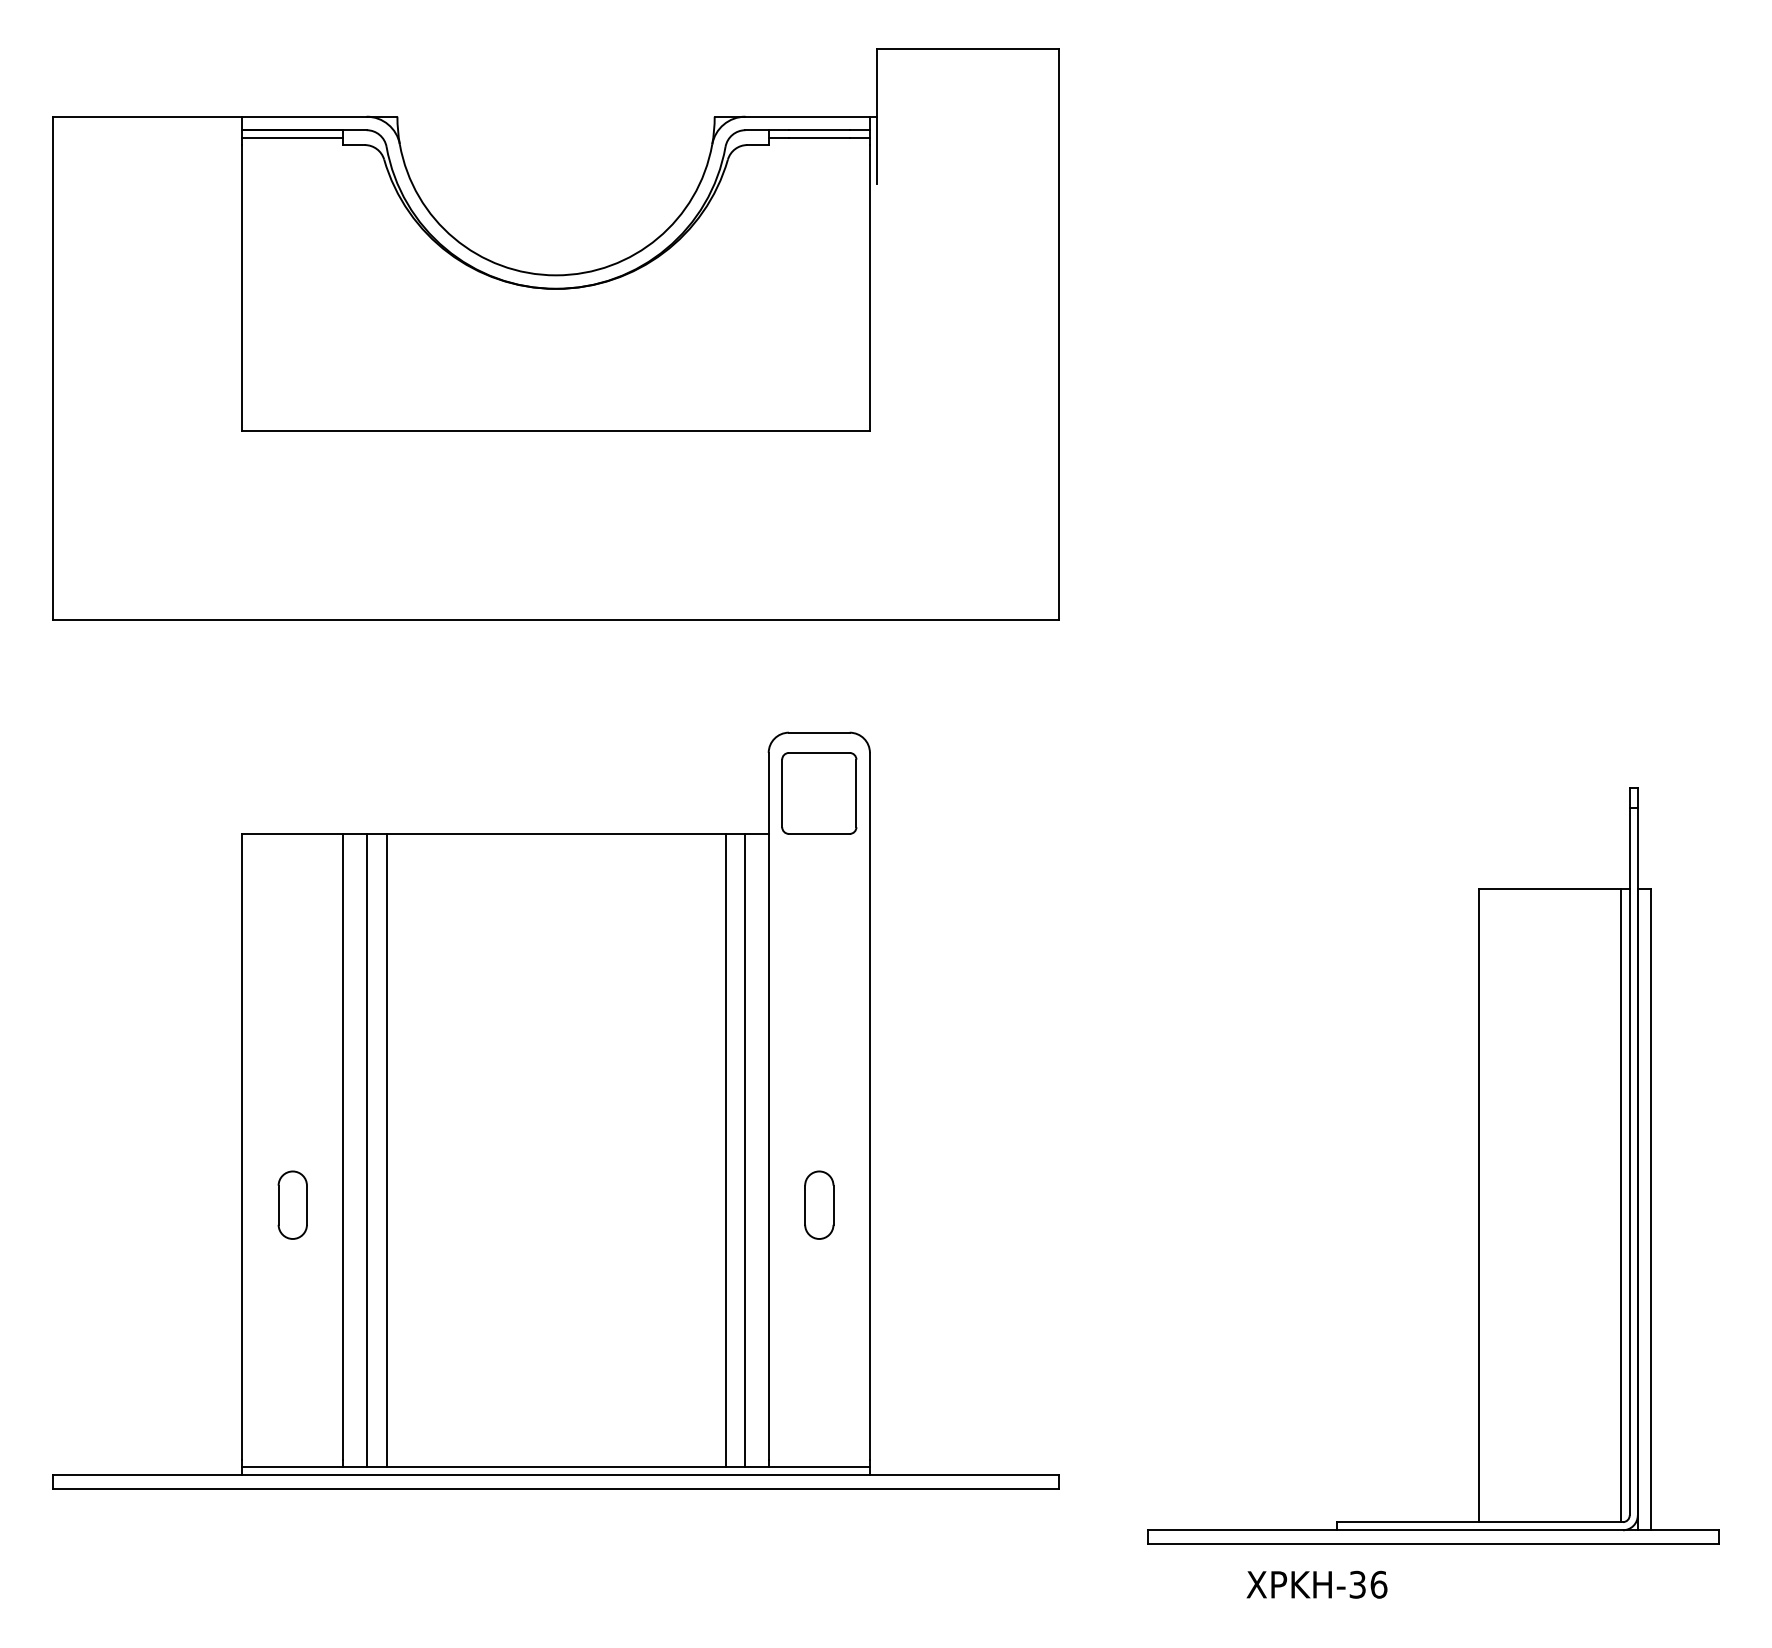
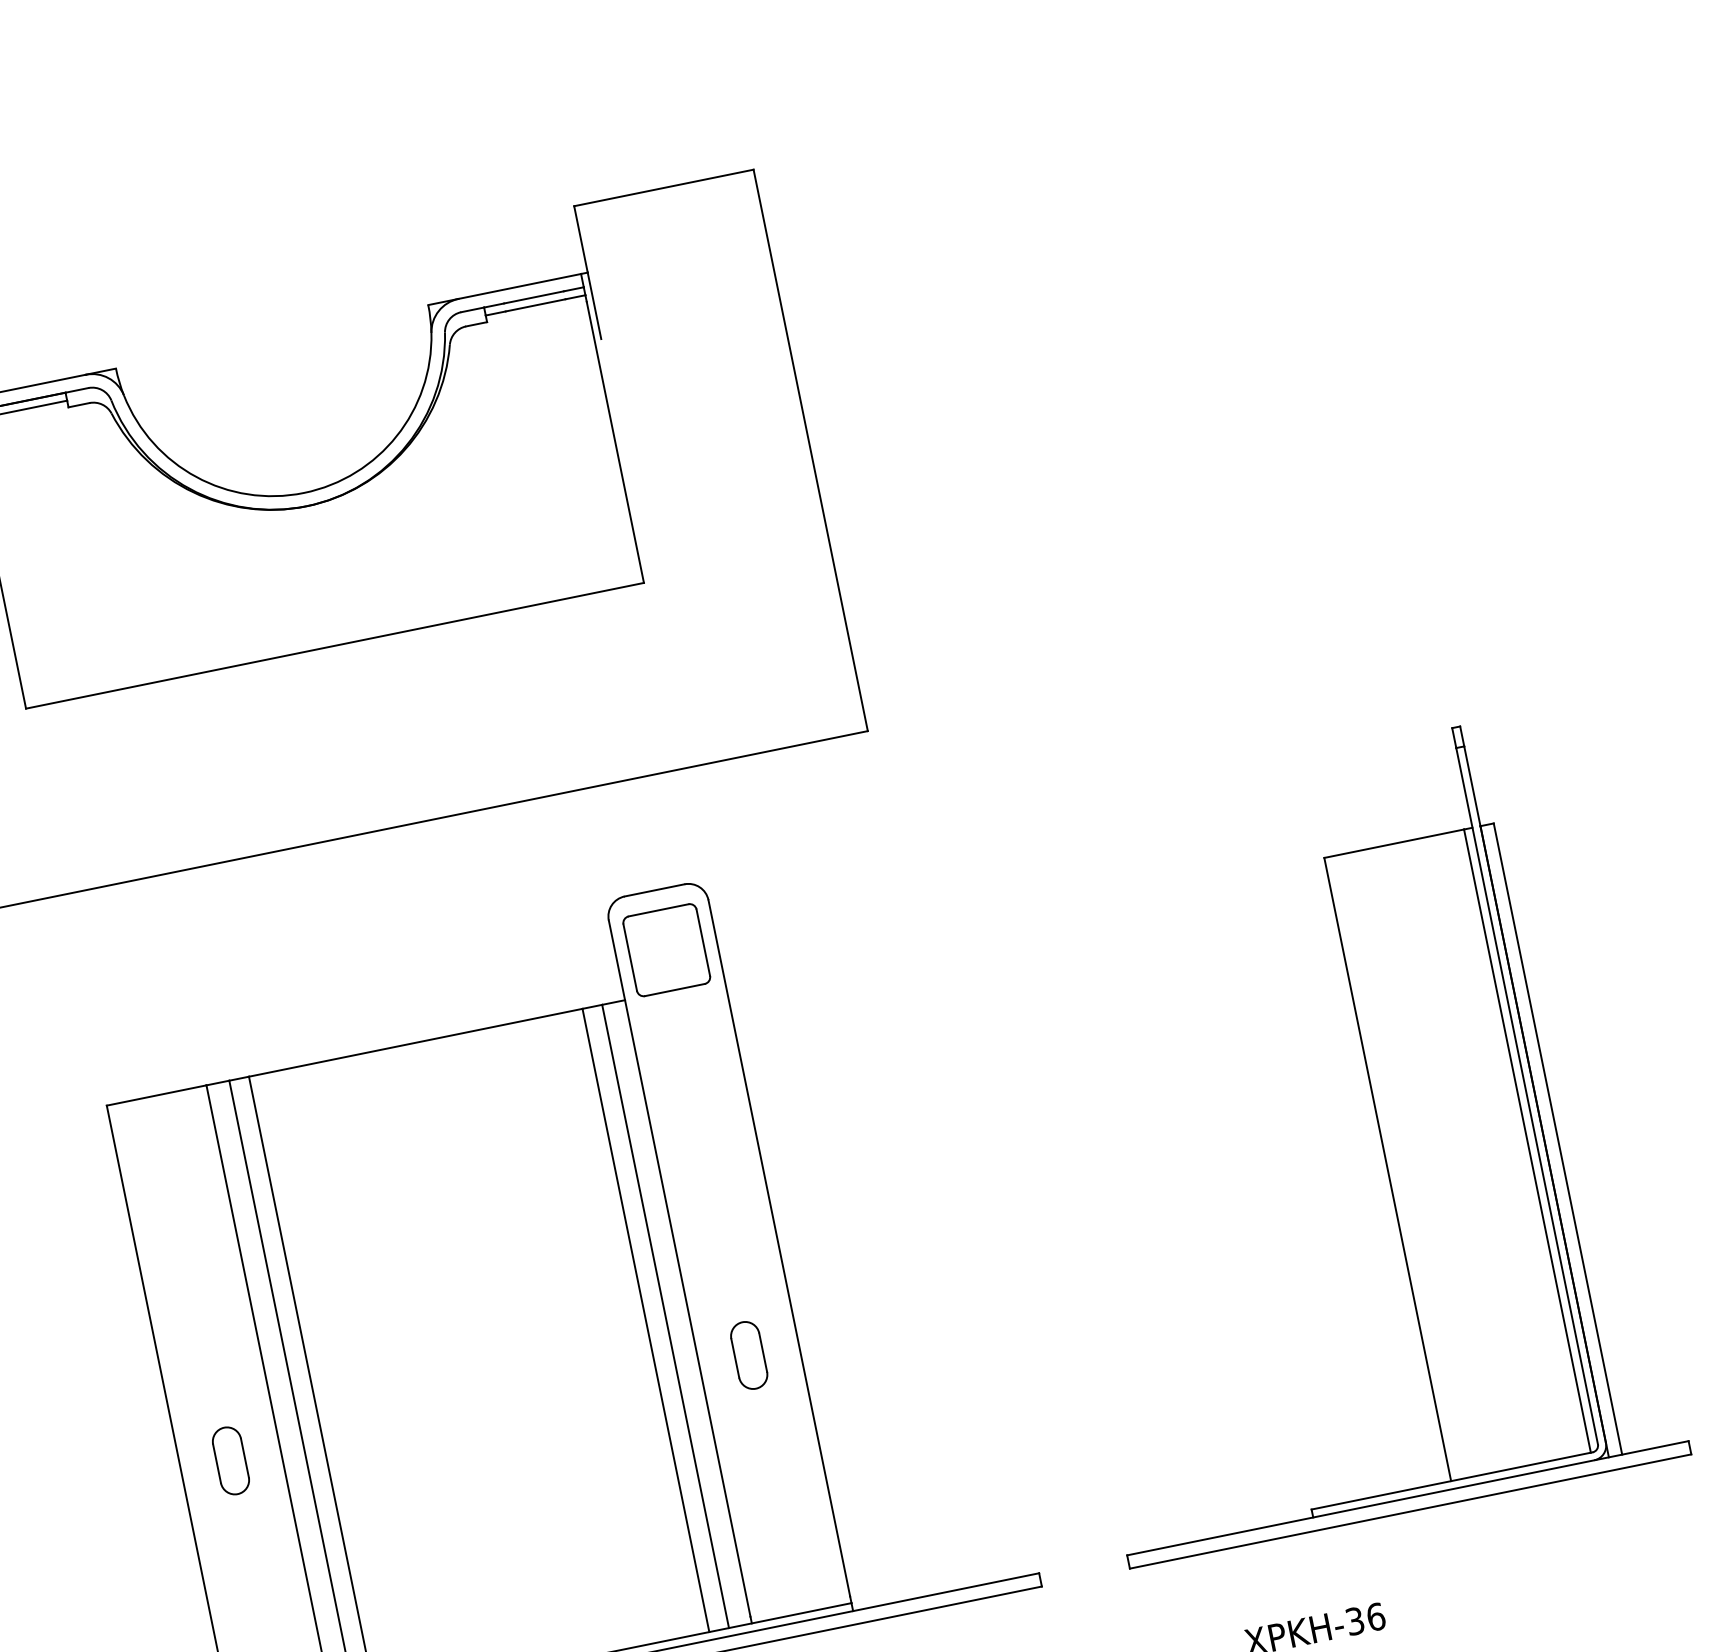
part: (1478, 1165) -> (1379, 1130), moved

